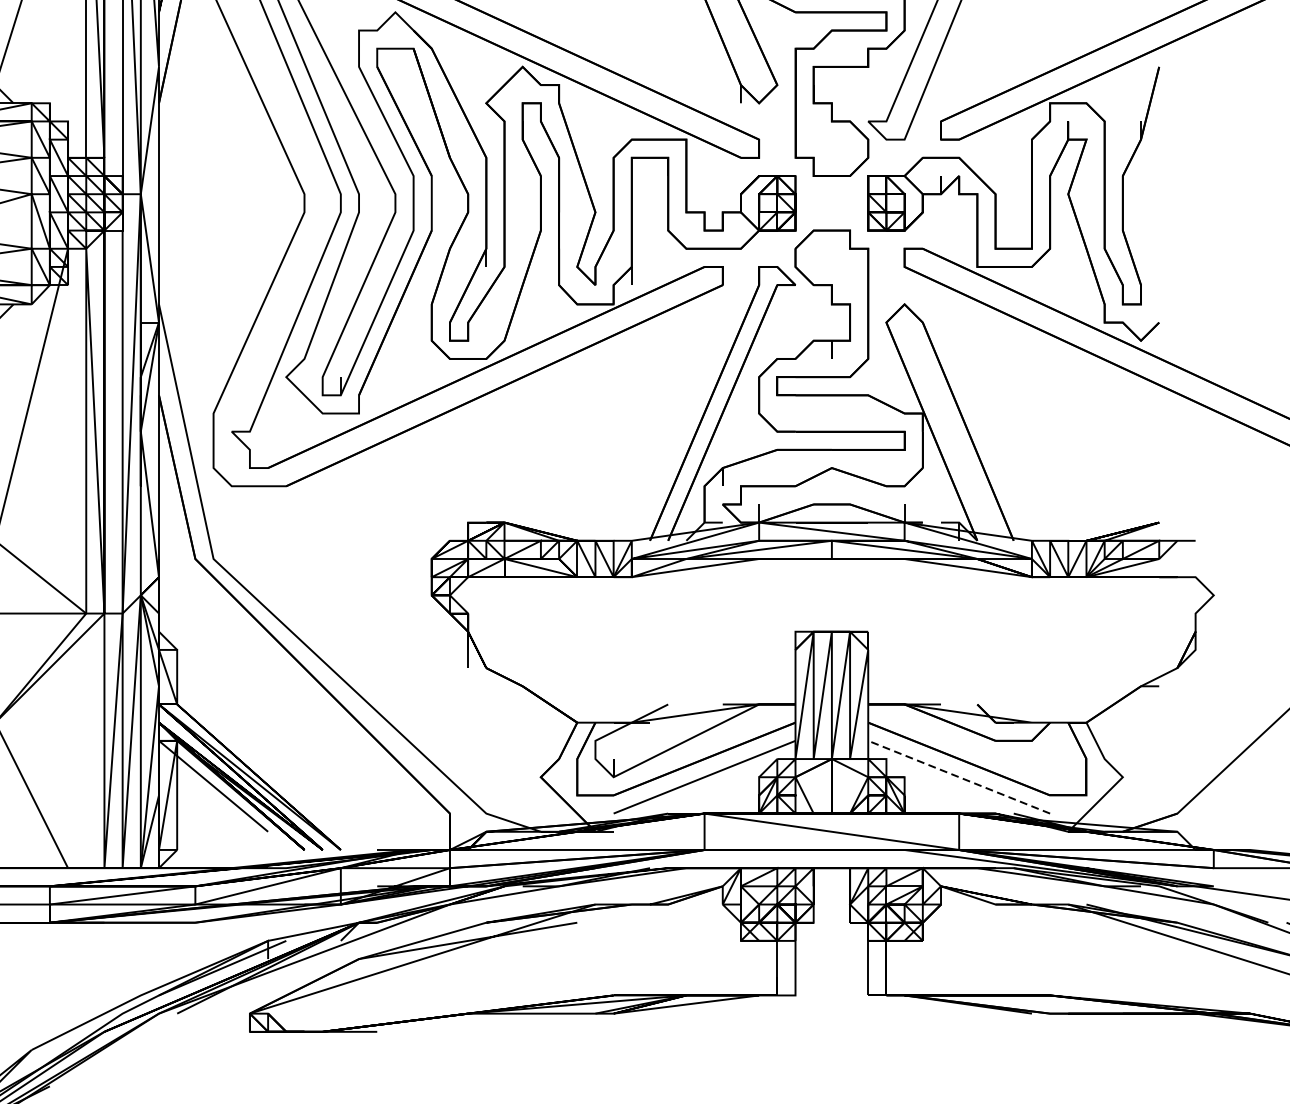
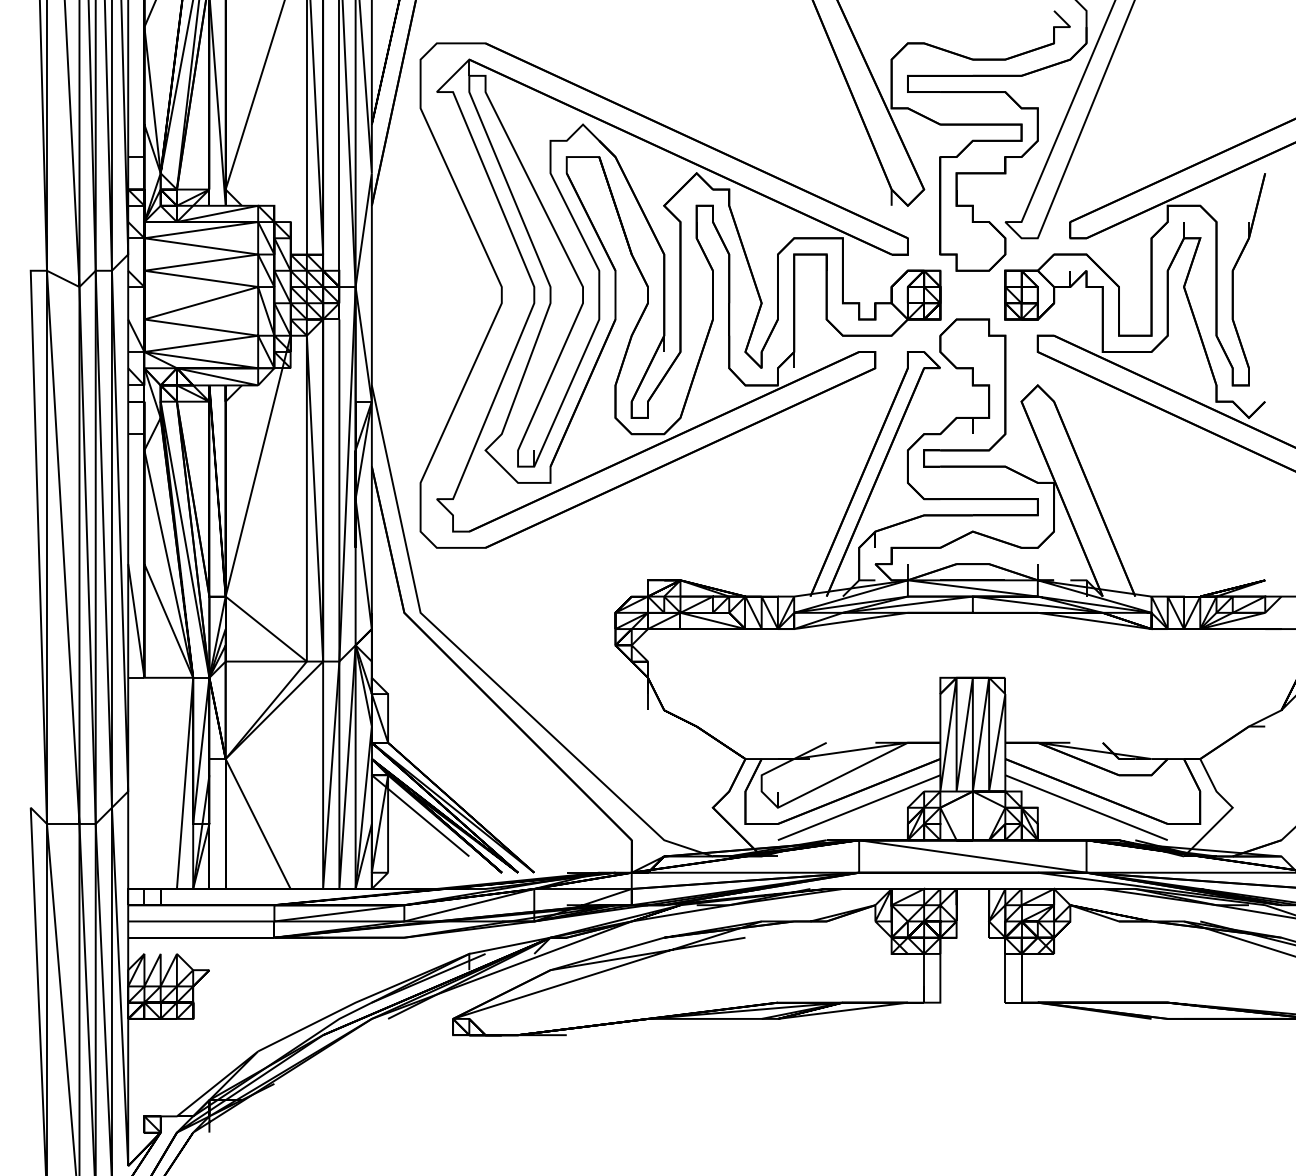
line: (959, 776) -> (1086, 807), dashed -> solid

